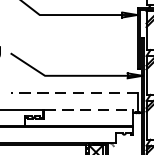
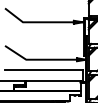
line: (73, 93) -> (43, 70), dashed -> solid
line: (89, 109) -> (53, 80), dashed -> solid

